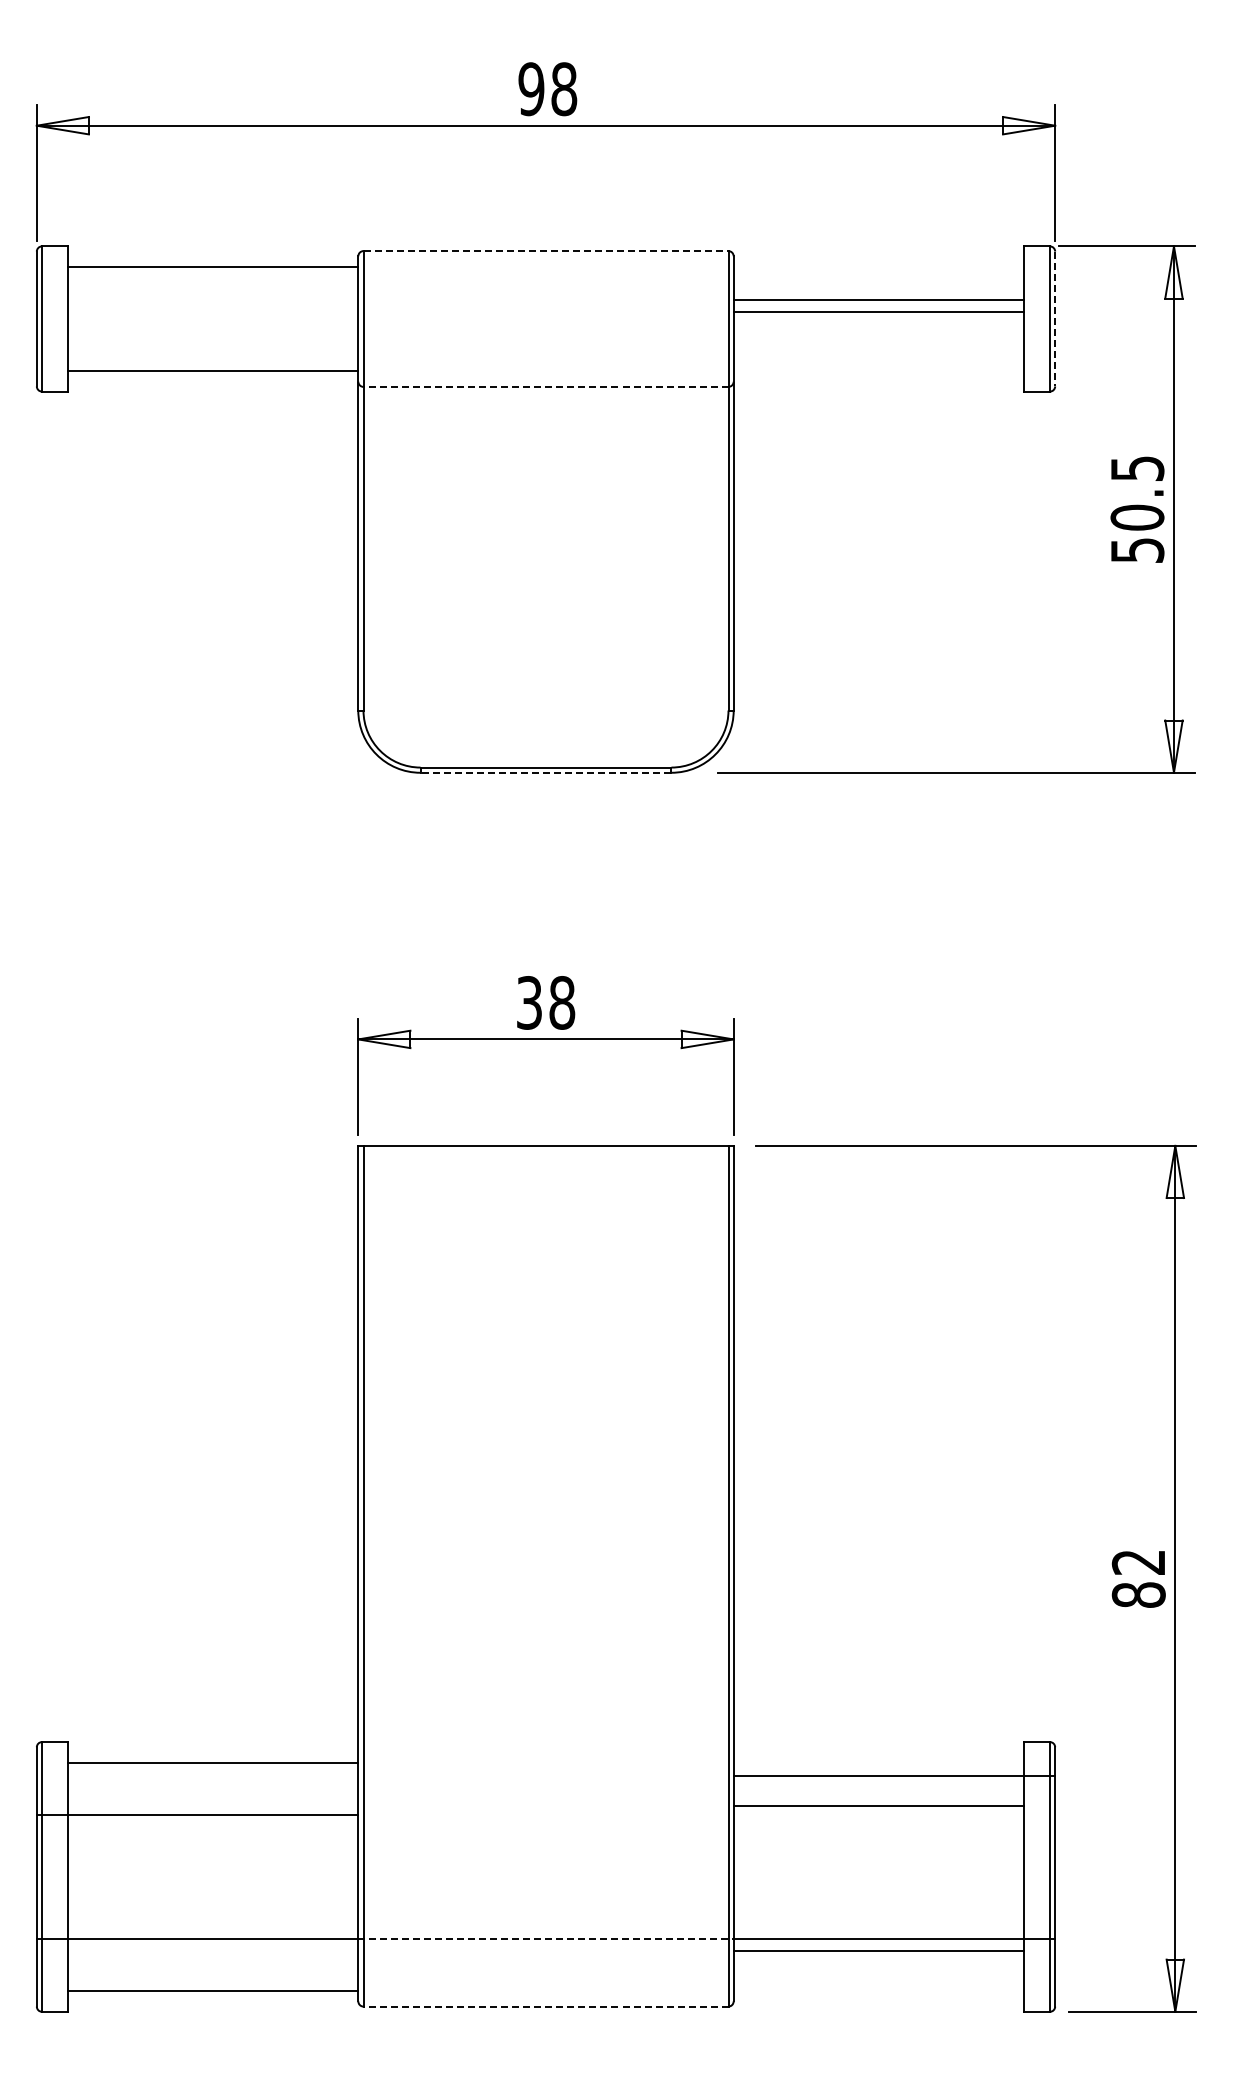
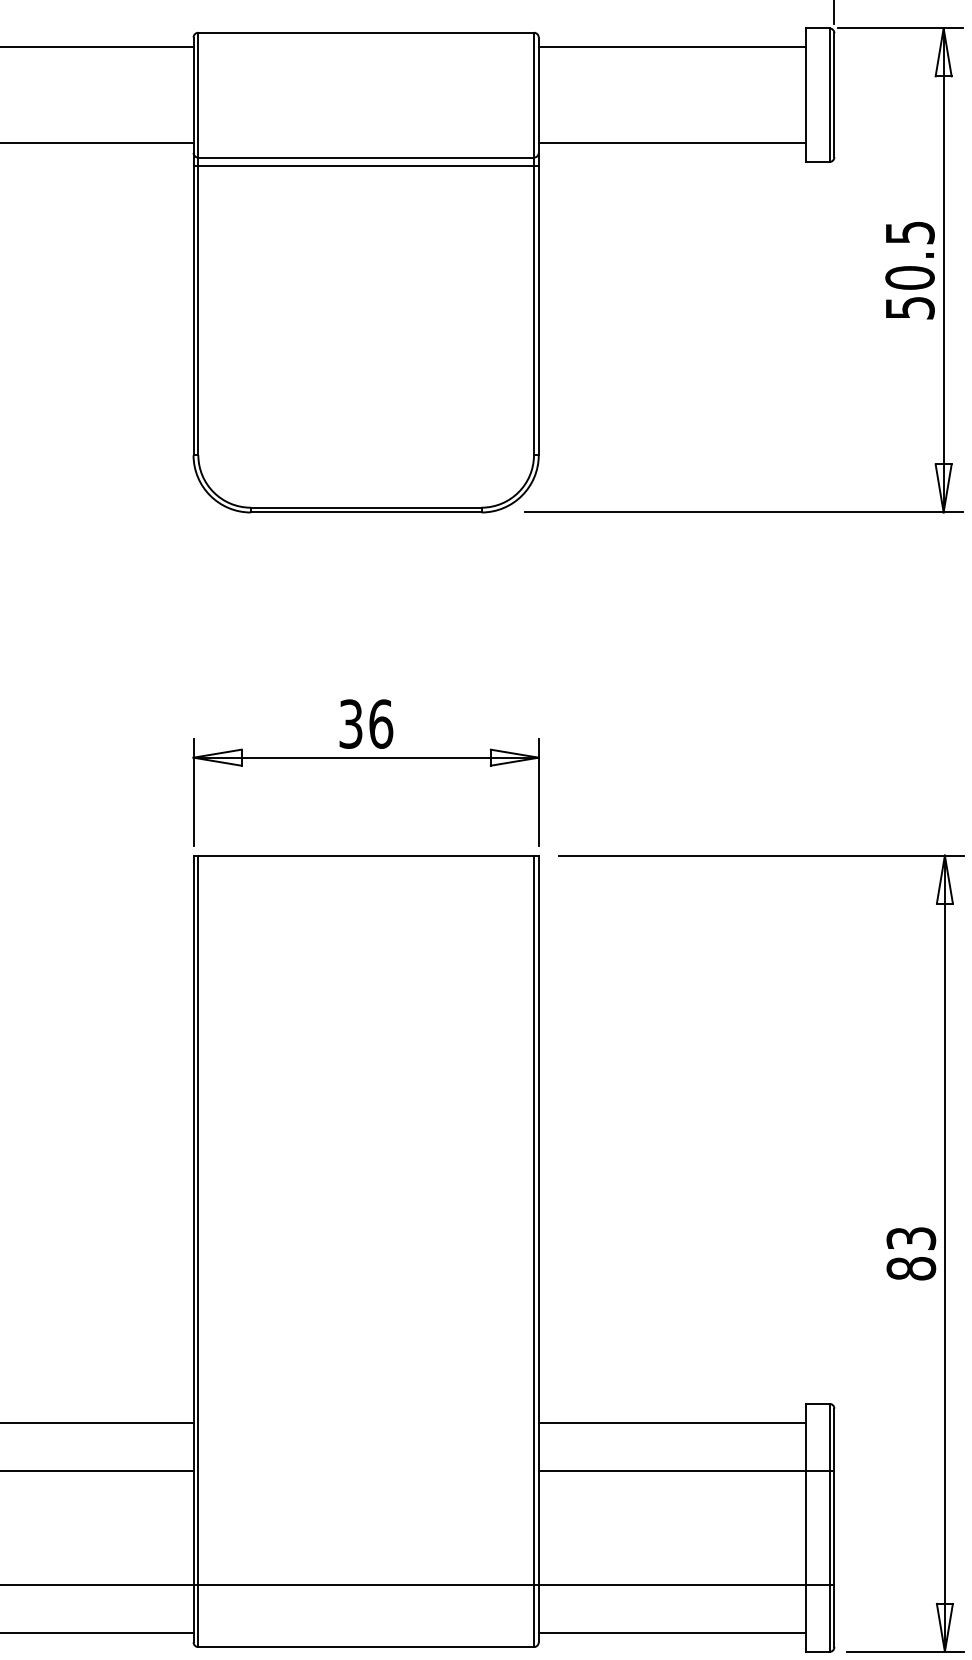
line: (546, 251) -> (366, 33), dashed -> solid
line: (878, 299) -> (671, 142), moved
line: (878, 312) -> (671, 47), moved
line: (1055, 319) -> (834, 95), dashed -> solid
line: (545, 386) -> (365, 157), dashed -> solid
line: (545, 396) -> (365, 166), added
line: (545, 772) -> (365, 512), dashed -> solid
text: (562, 1002) -> (381, 723), 38 -> 36
text: (1138, 1562) -> (911, 1238), 82 -> 83
line: (894, 1775) -> (686, 1470), moved
line: (878, 1805) -> (671, 1422), moved
line: (546, 1938) -> (366, 1584), dashed -> solid
line: (878, 1950) -> (671, 1632), moved
line: (545, 2006) -> (365, 1647), dashed -> solid

